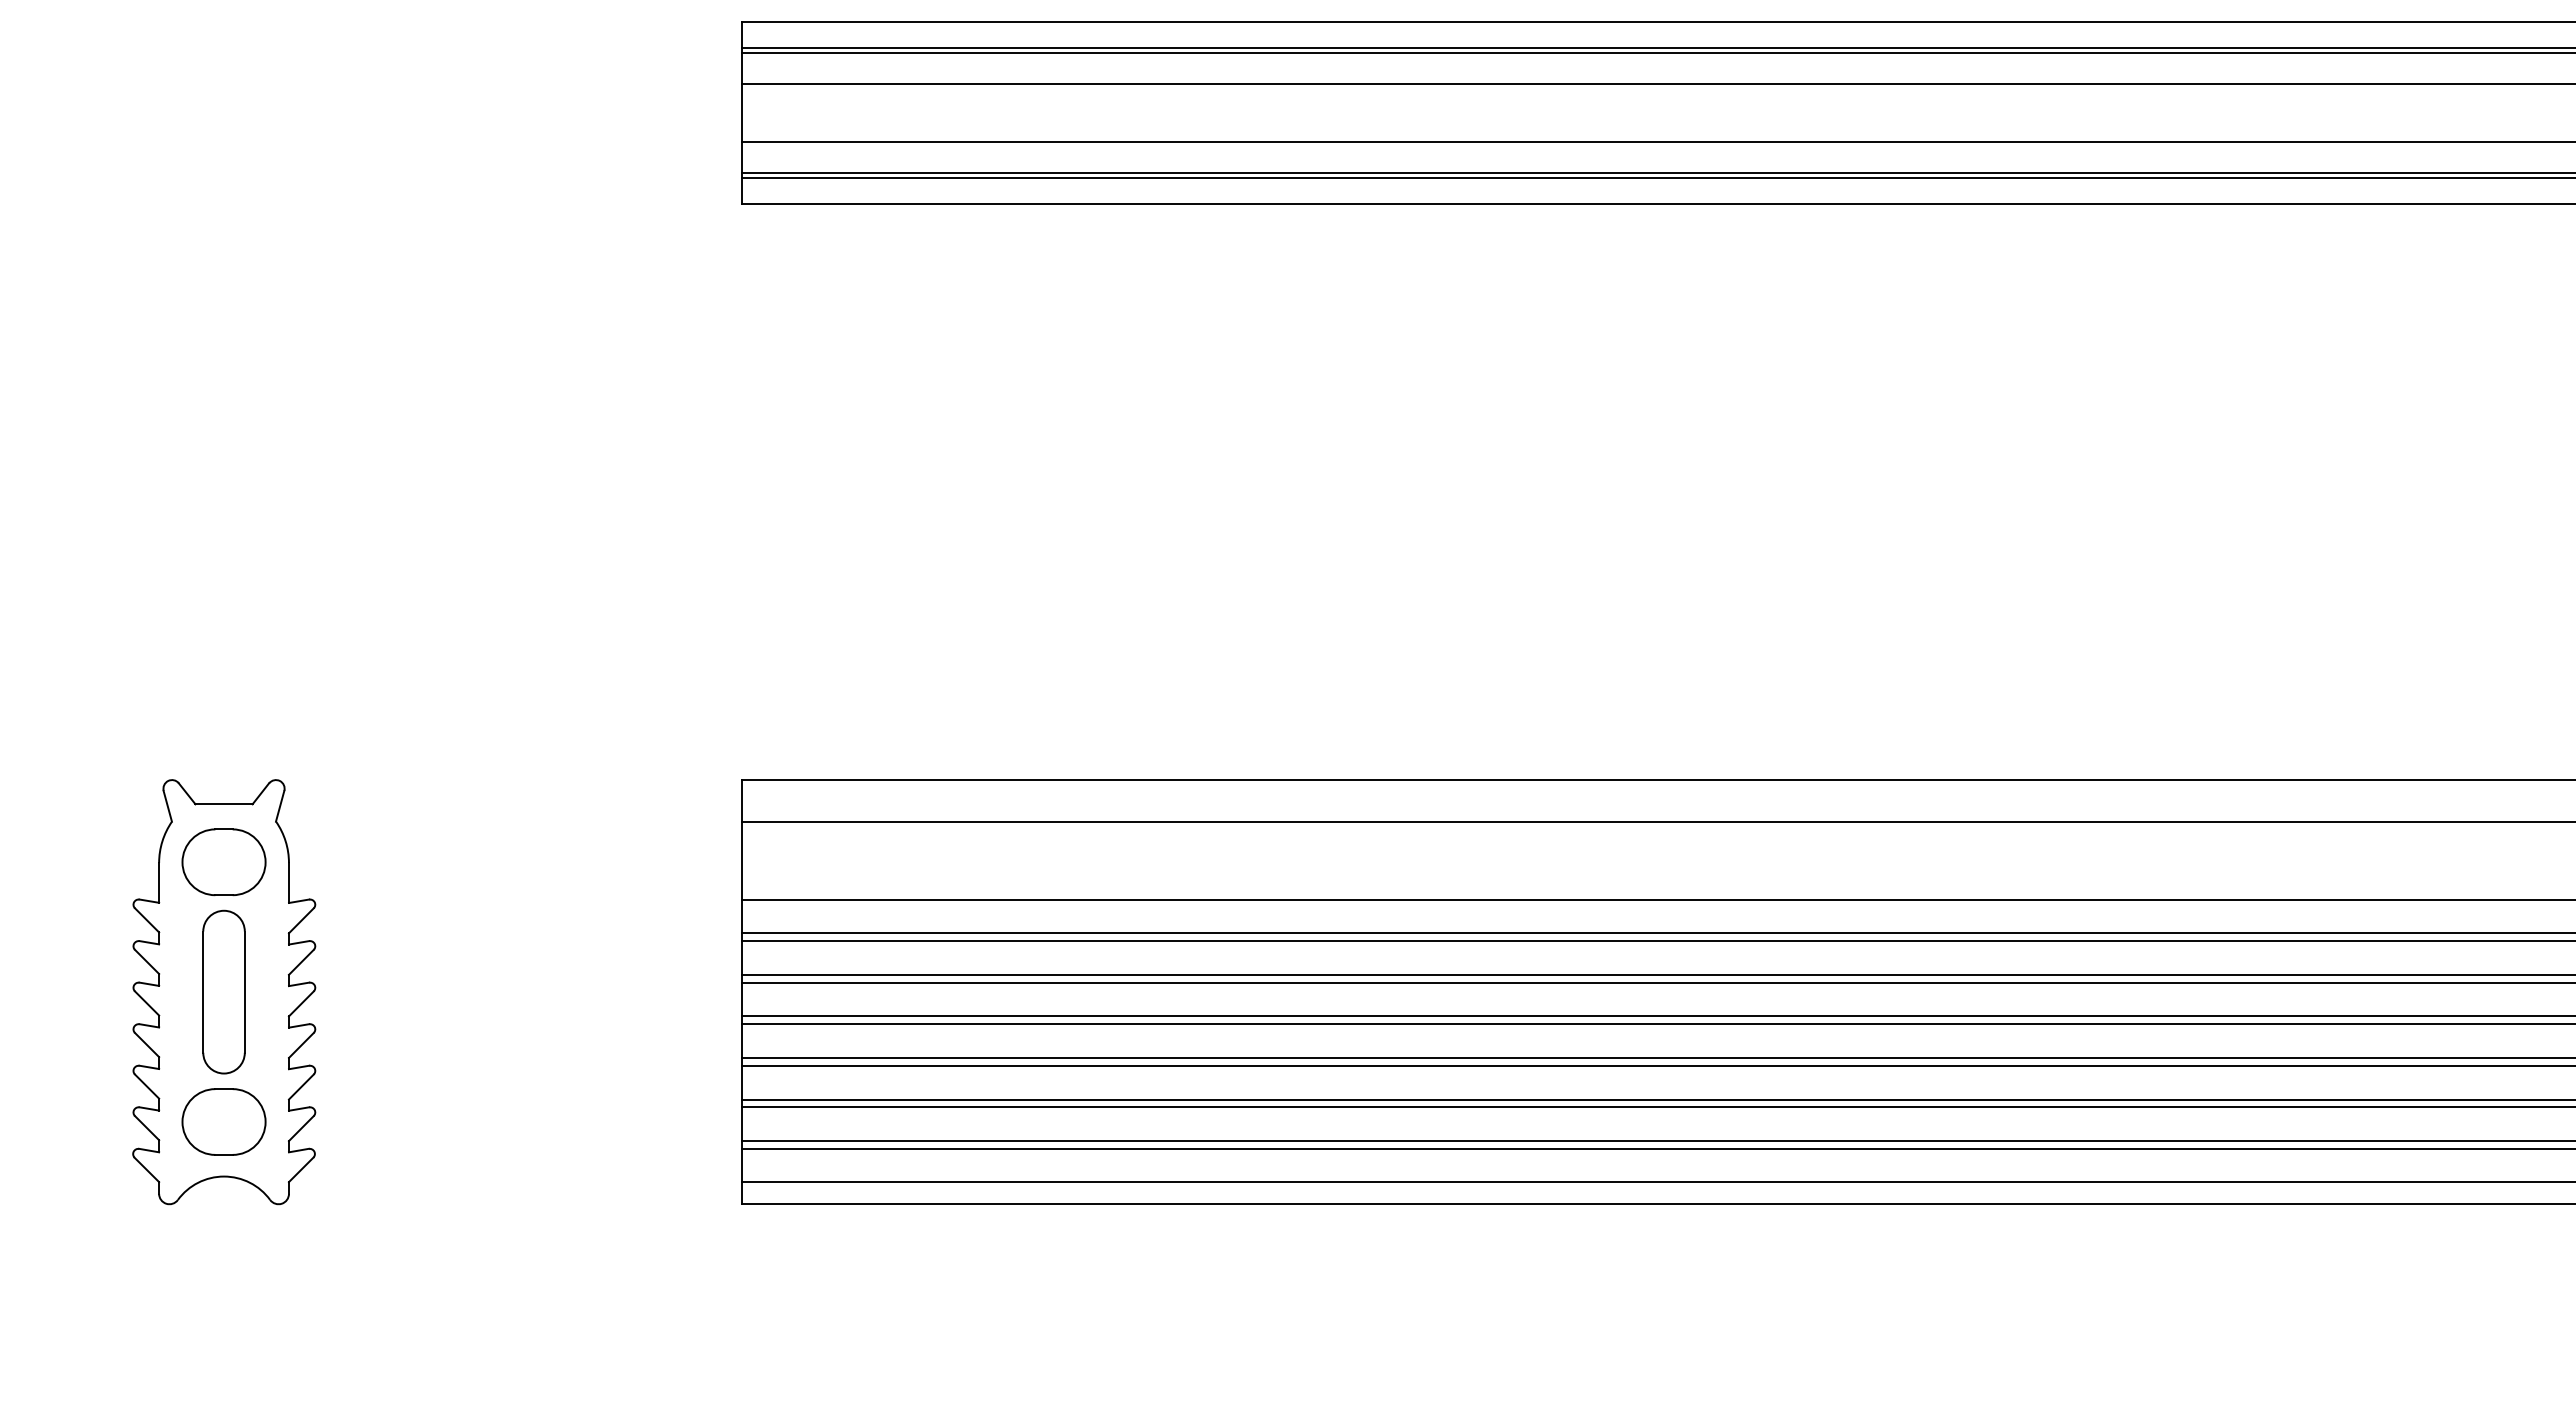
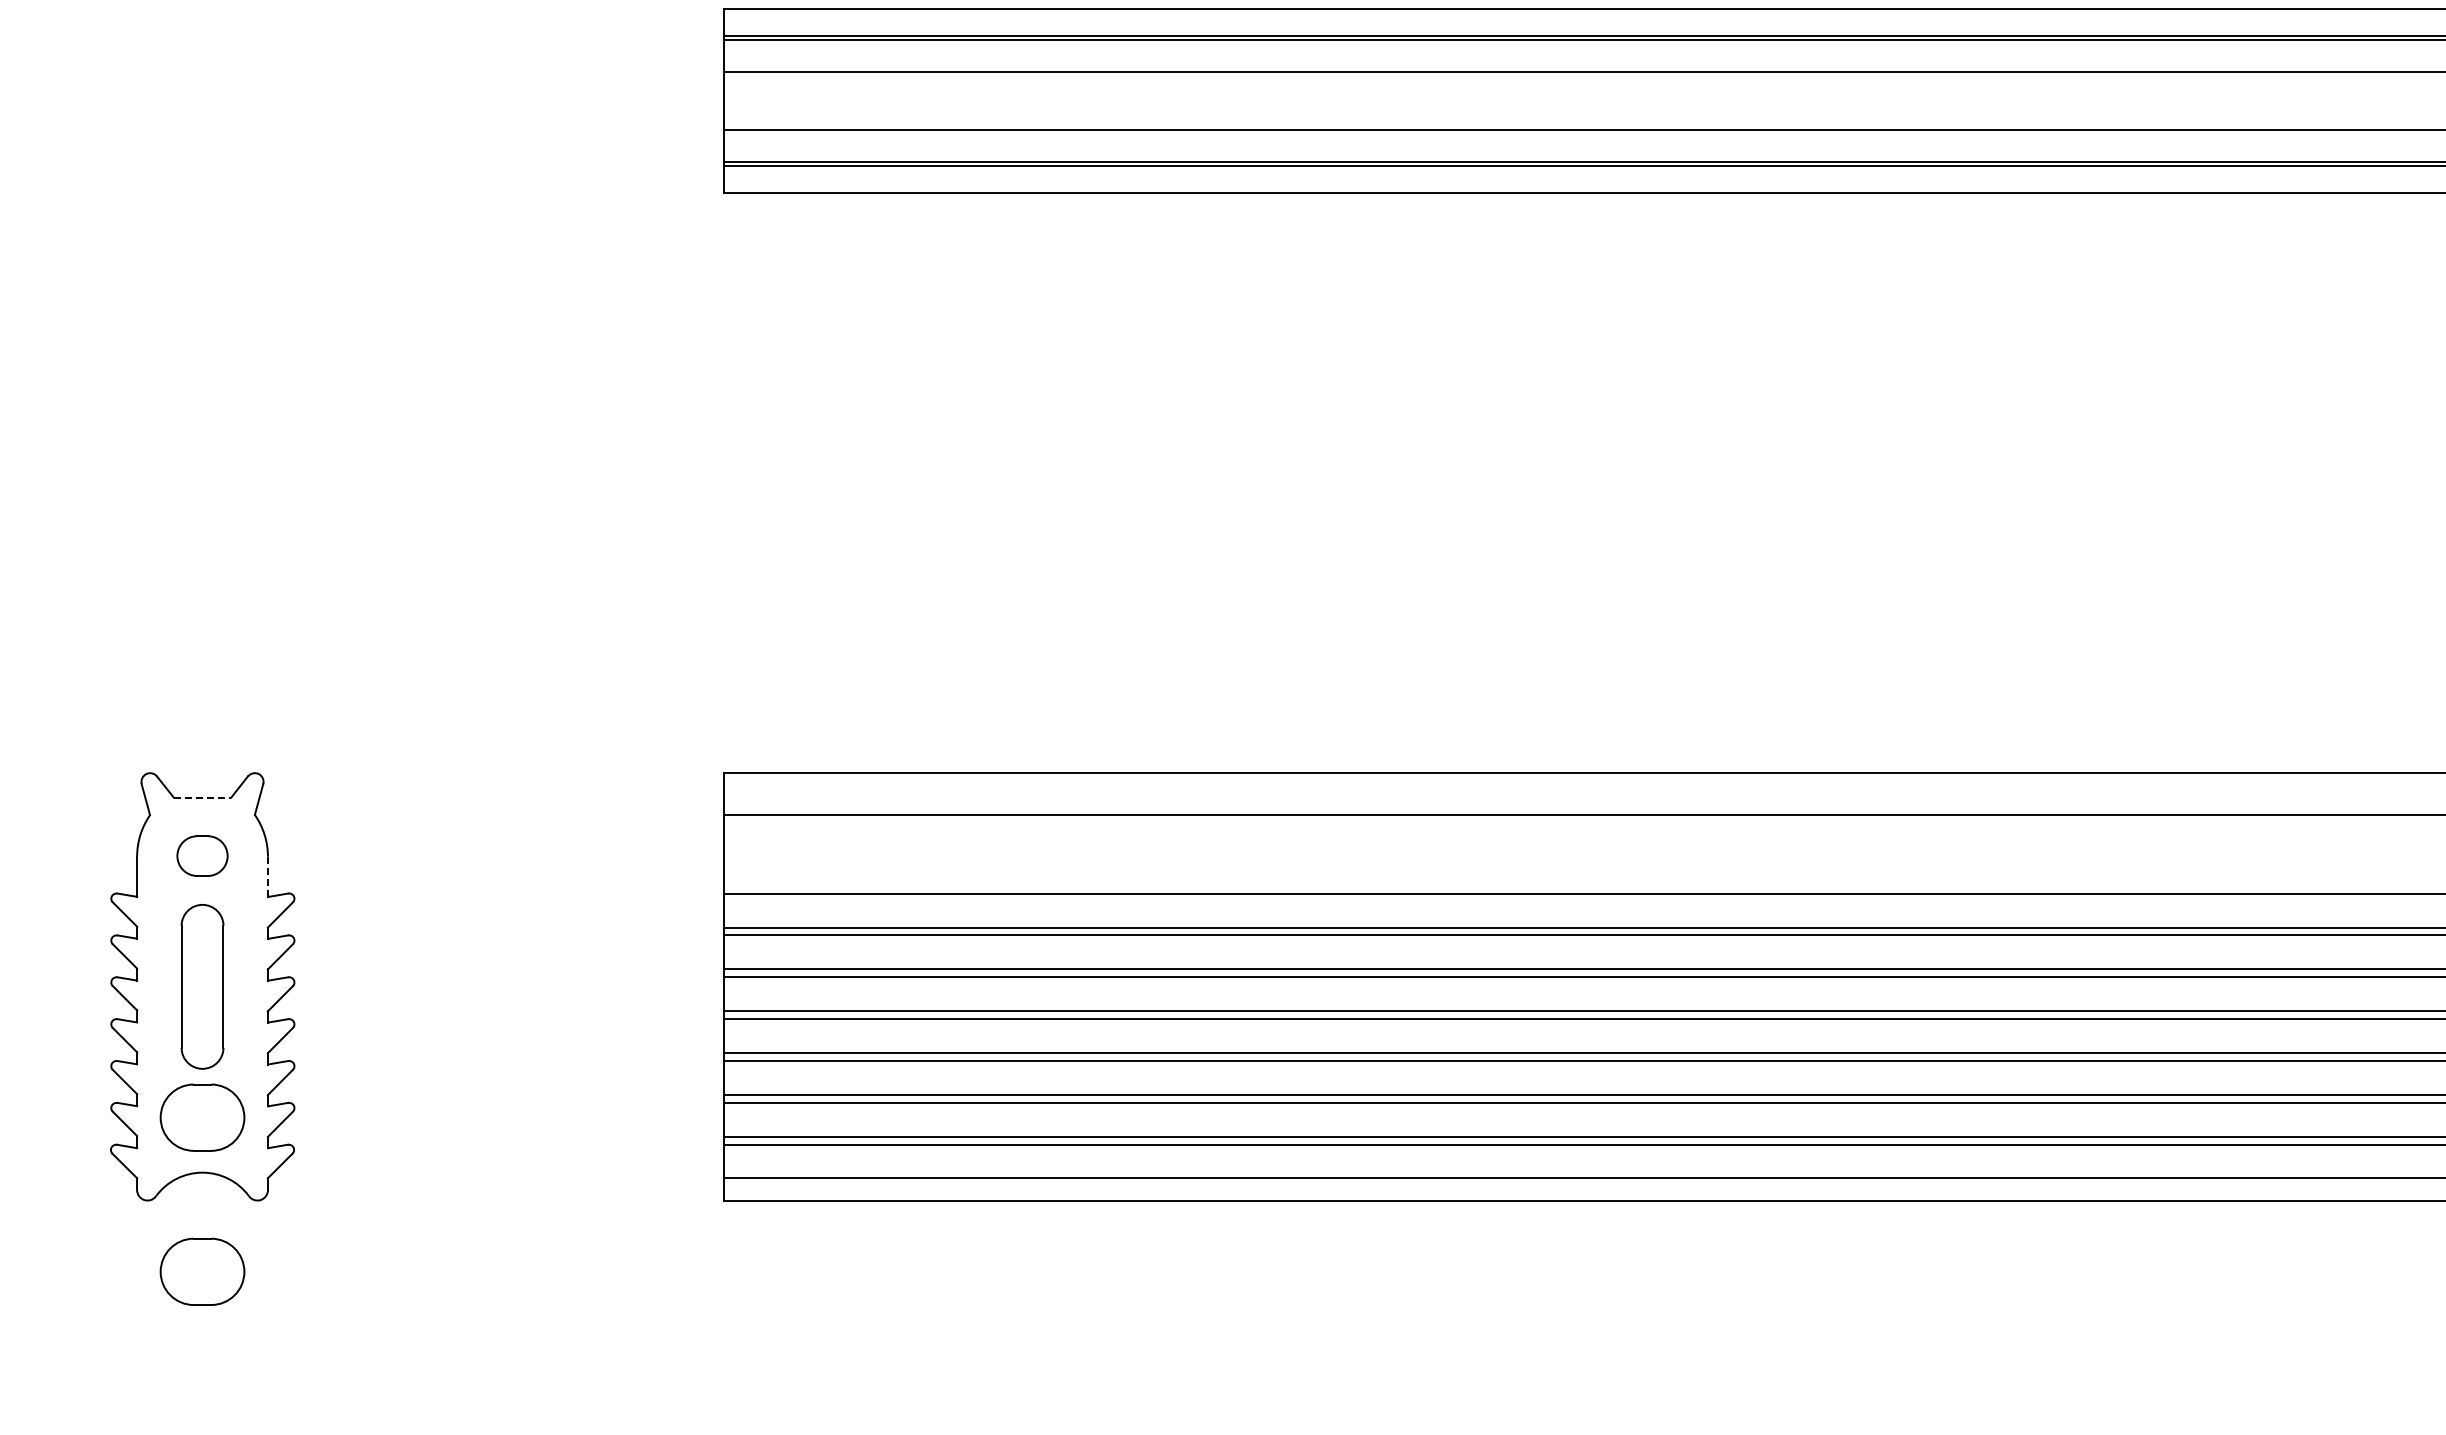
line: (224, 804) -> (202, 797), solid -> dashed
part: (223, 862) -> (201, 856), size x0.6
line: (288, 883) -> (267, 877), solid -> dashed
part: (223, 1274) -> (201, 1271), added

